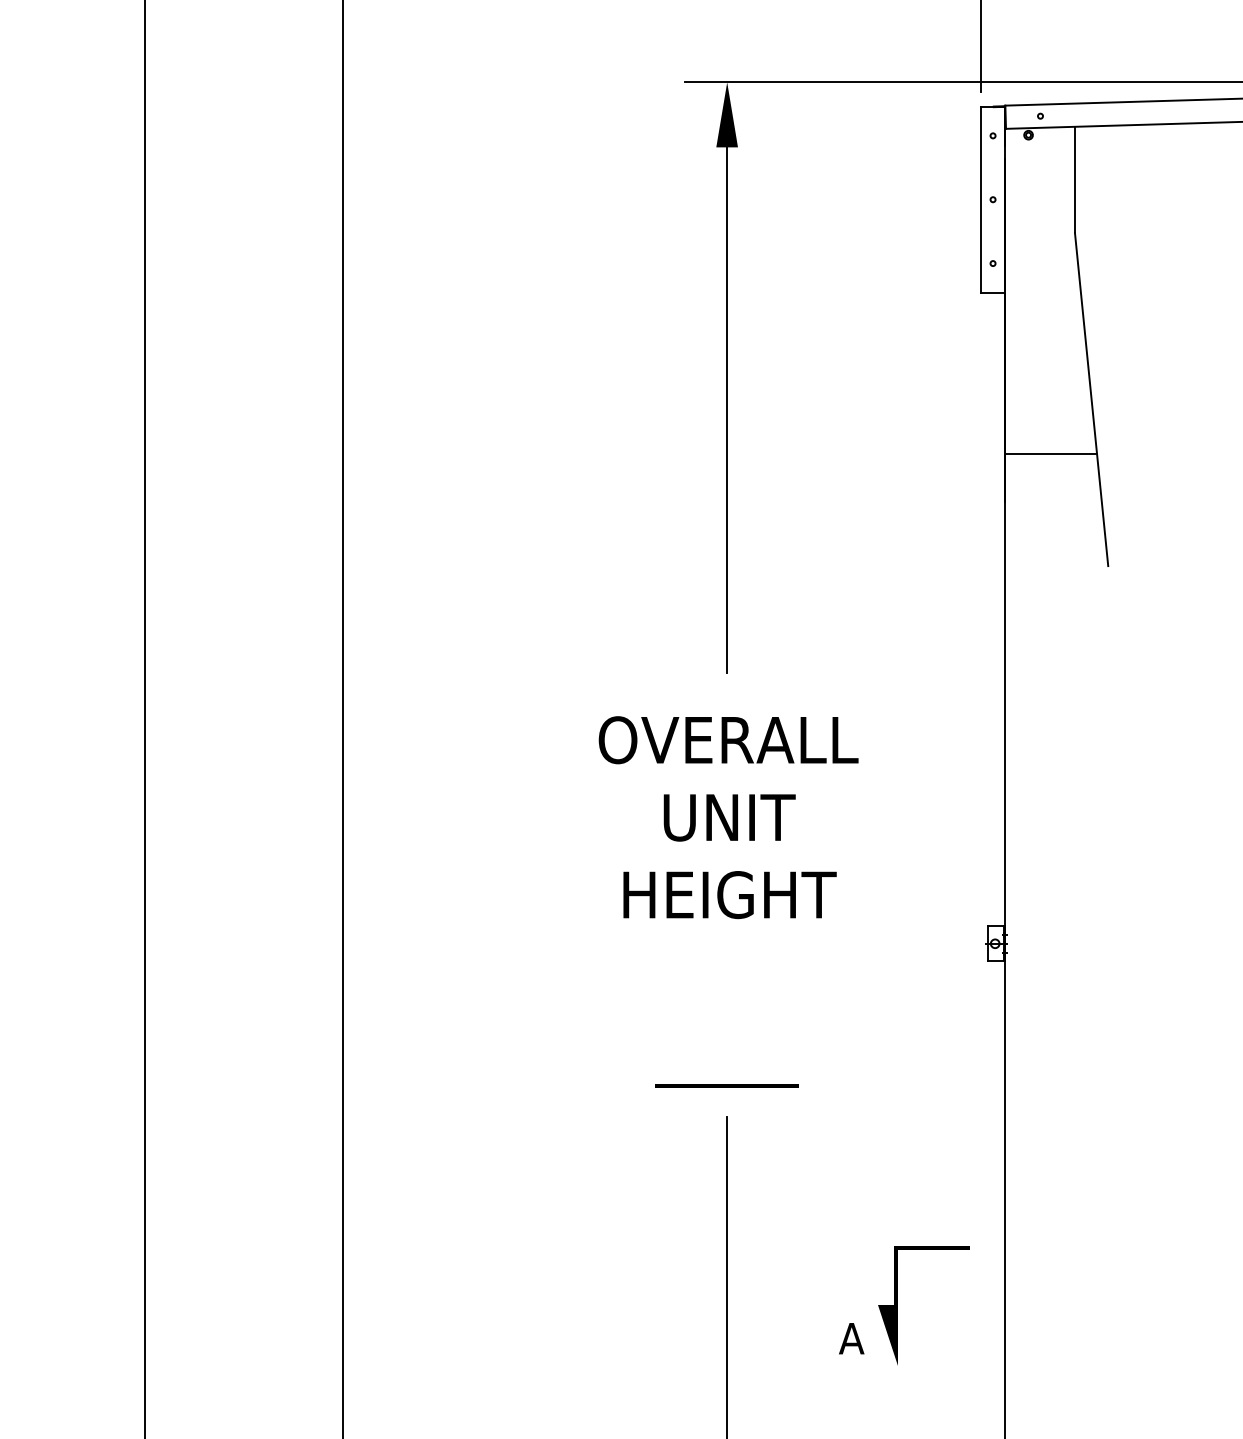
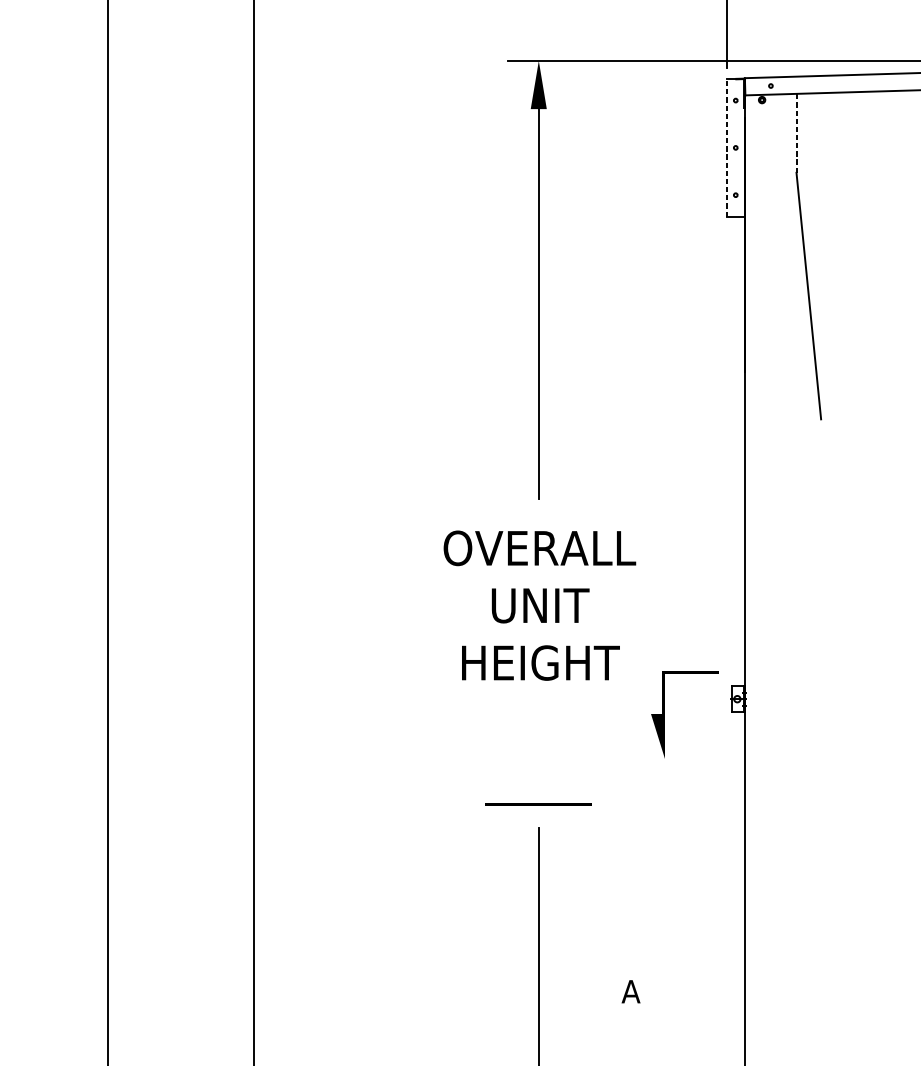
line: (1075, 179) -> (796, 132), solid -> dashed
line: (981, 199) -> (727, 147), solid -> dashed
line: (1051, 453) -> (779, 335), removed
part: (897, 1305) -> (664, 714), moved

